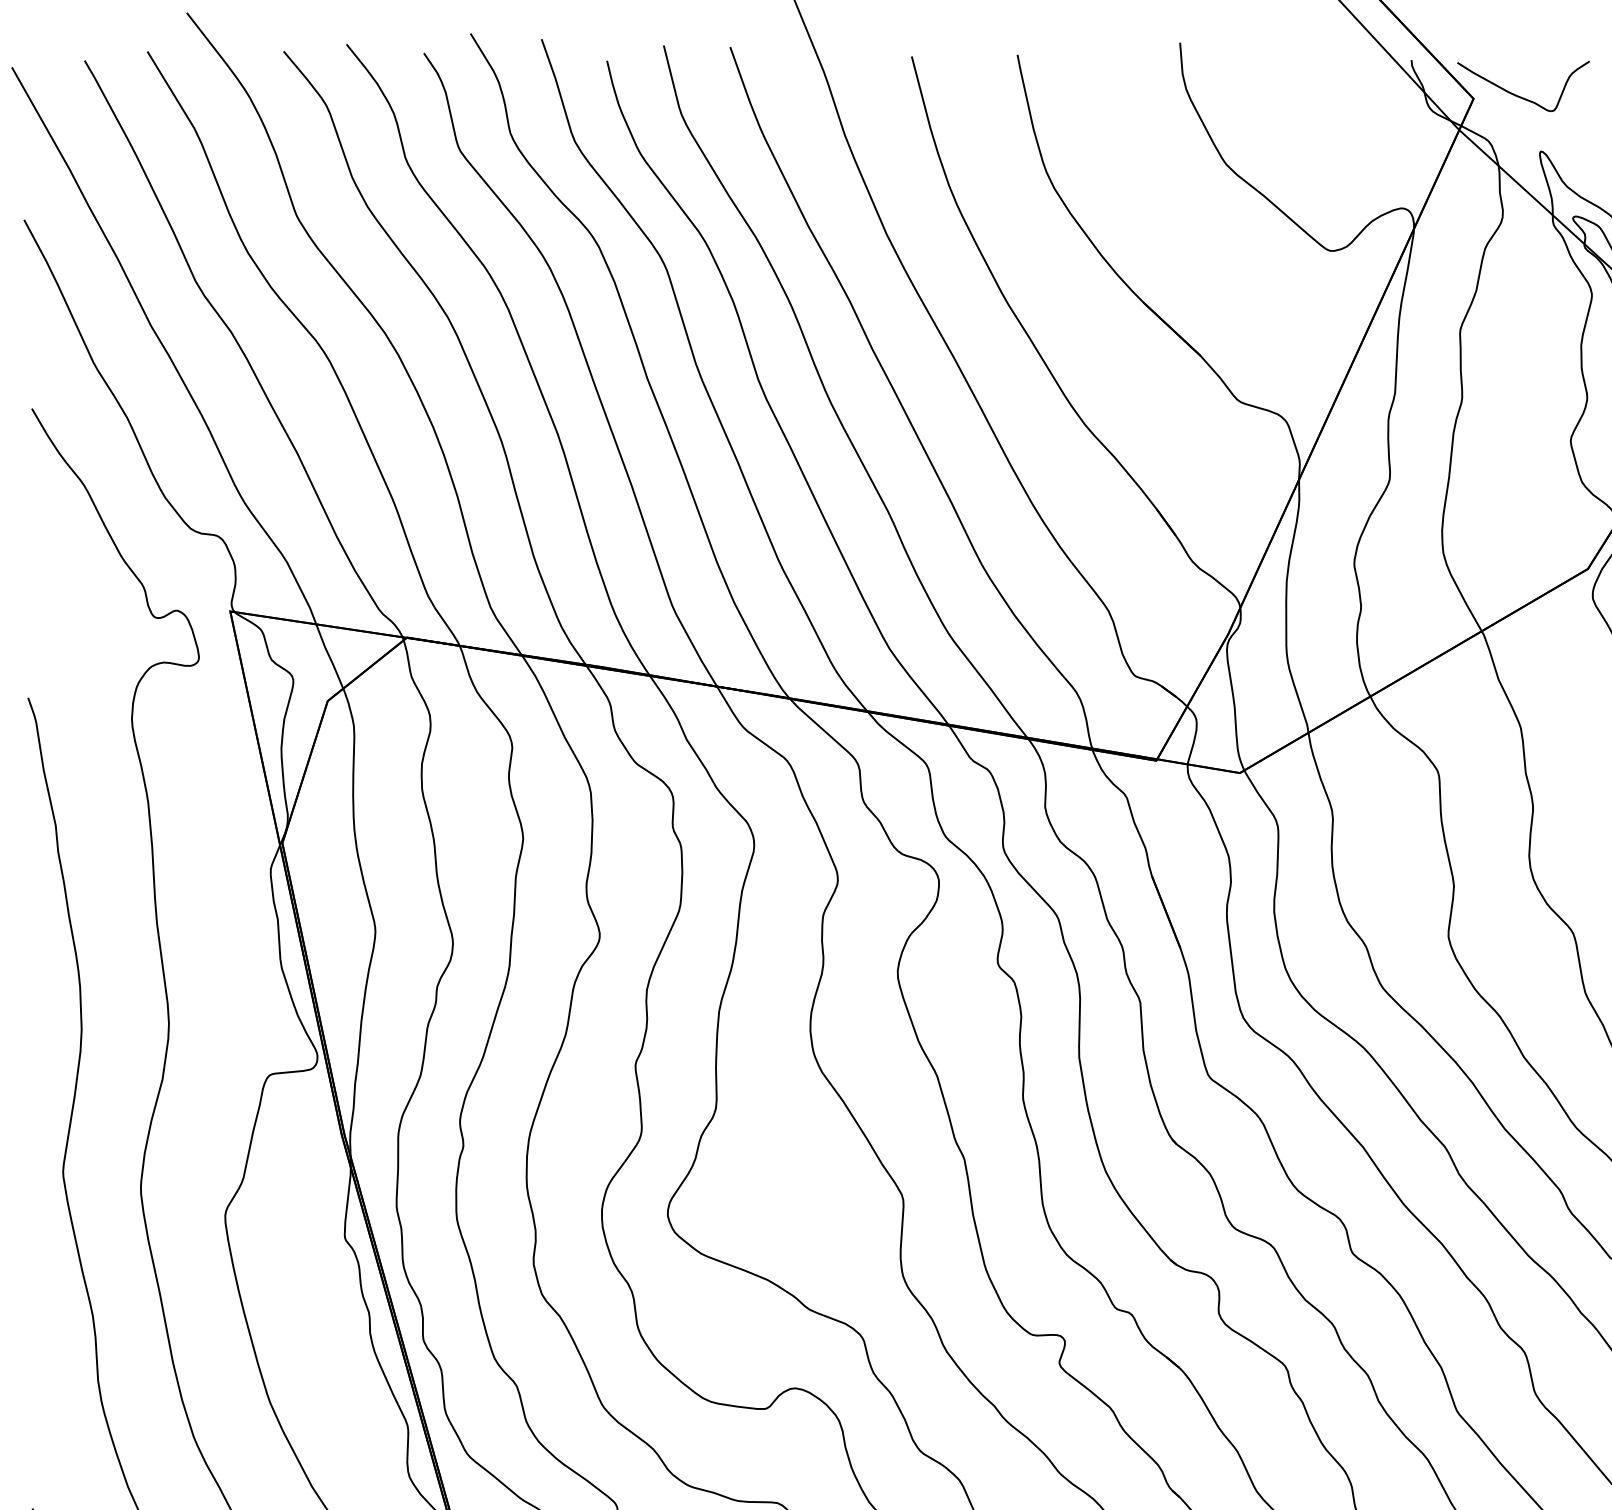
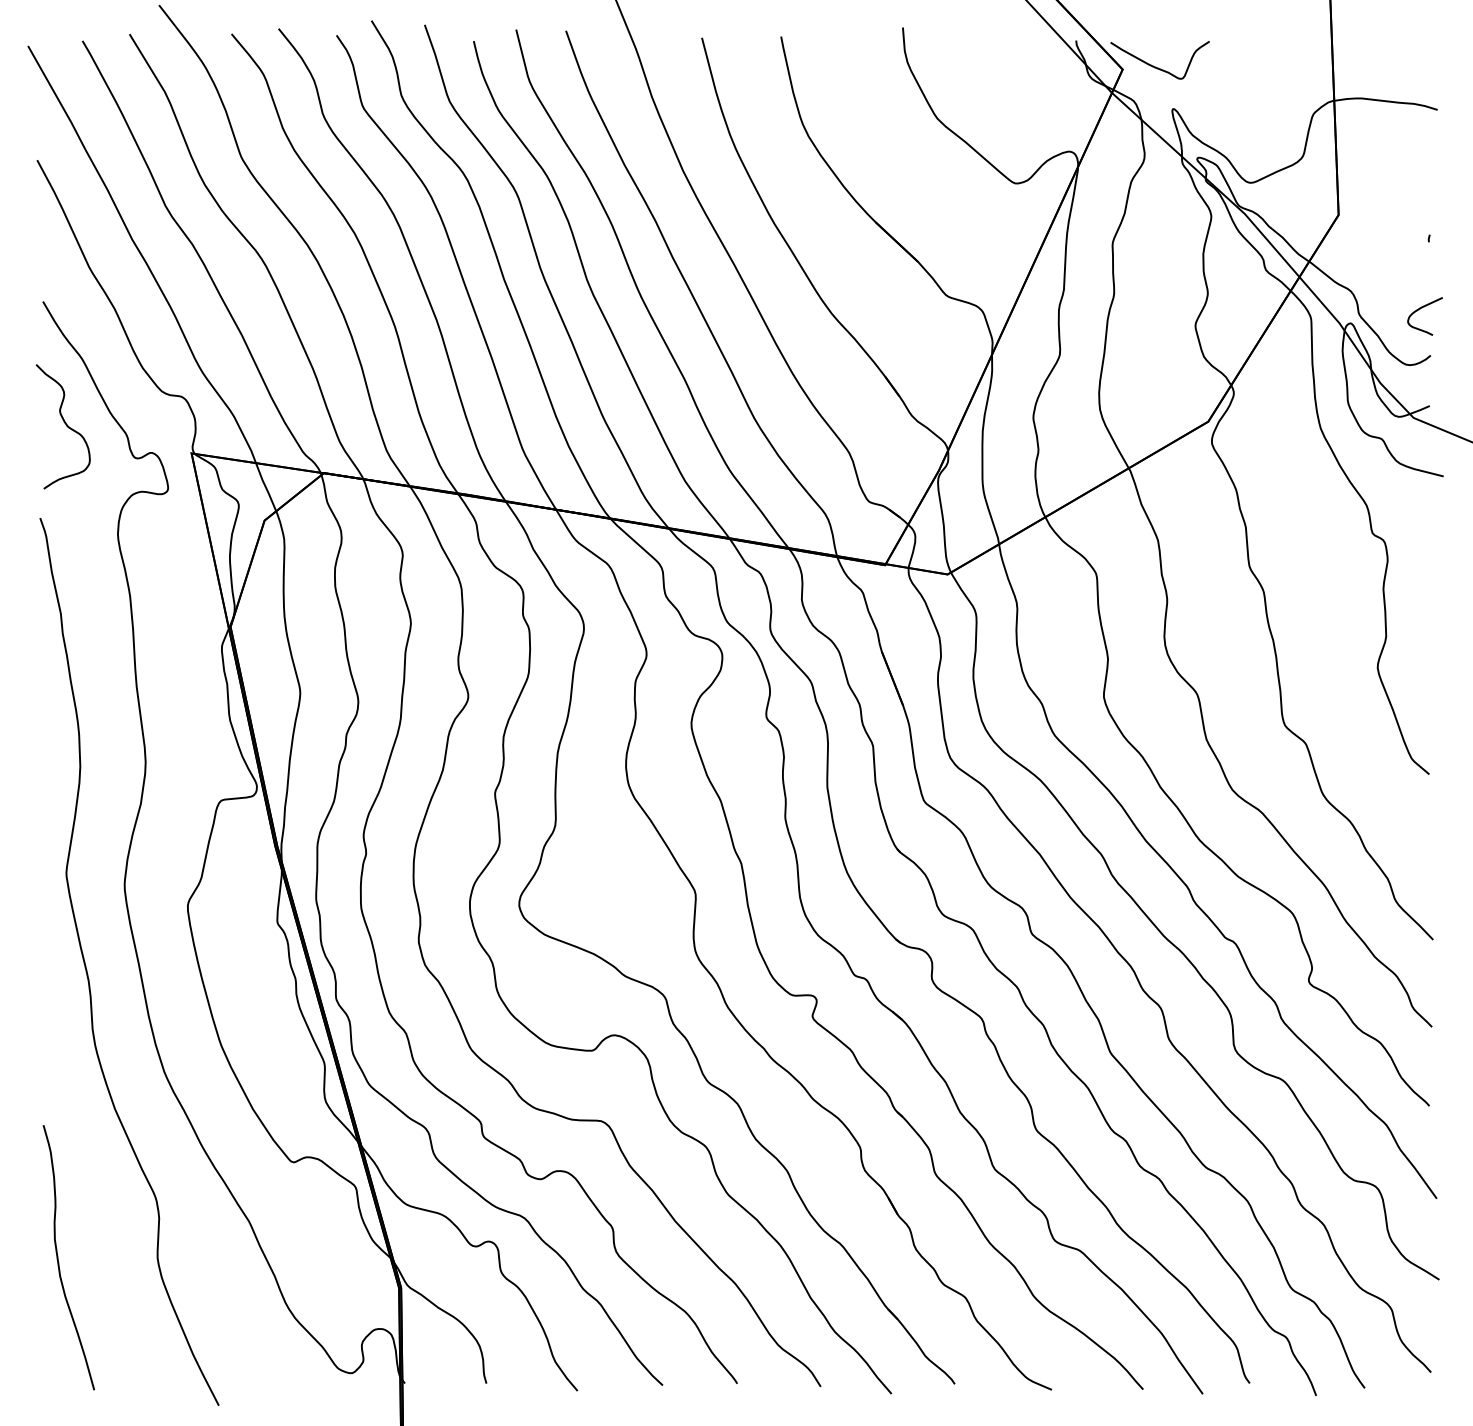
curve: (61, 574) -> (65, 425), added

